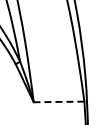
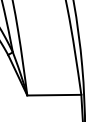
line: (58, 101) -> (53, 94), dashed -> solid

